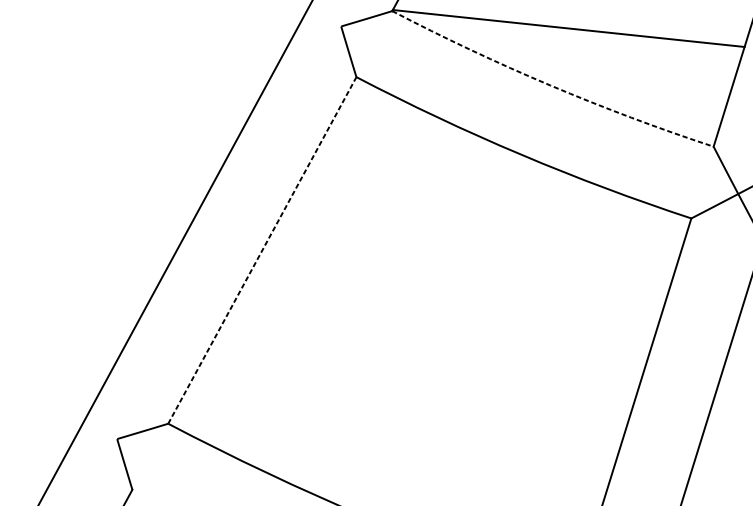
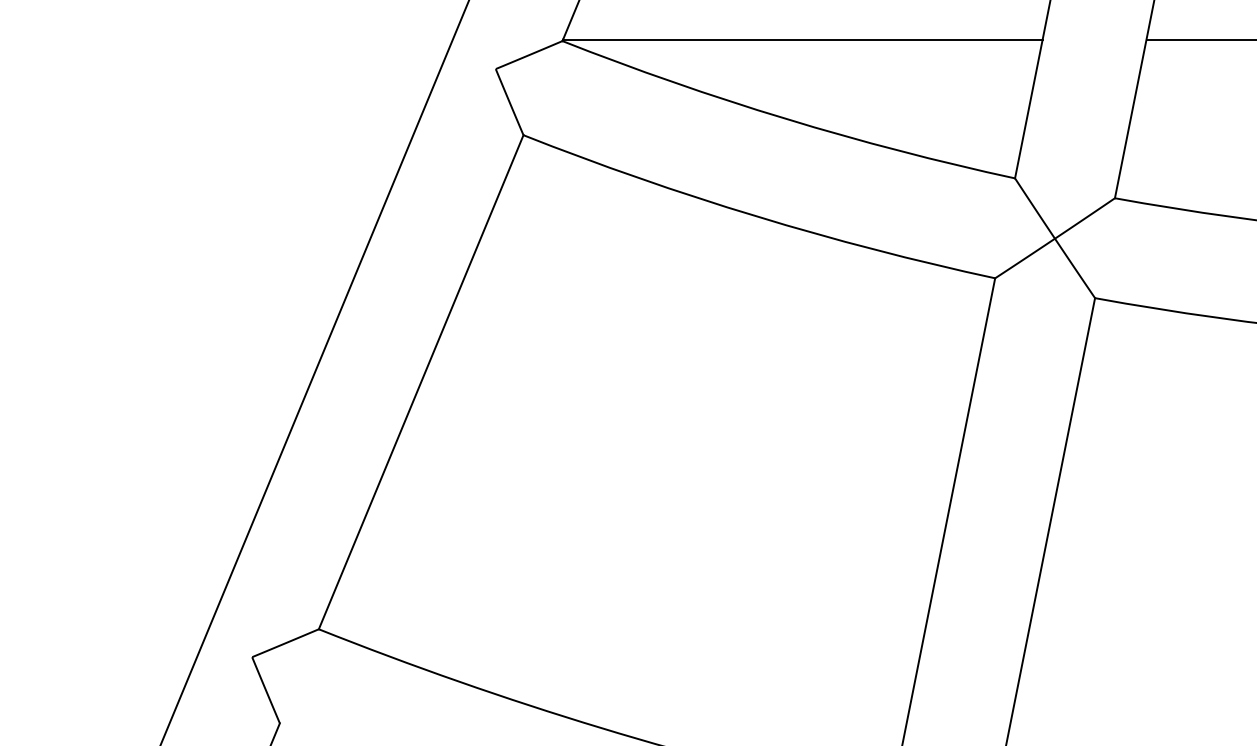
arc: (550, 85) -> (786, 118), dashed -> solid
line: (262, 249) -> (421, 381), dashed -> solid

